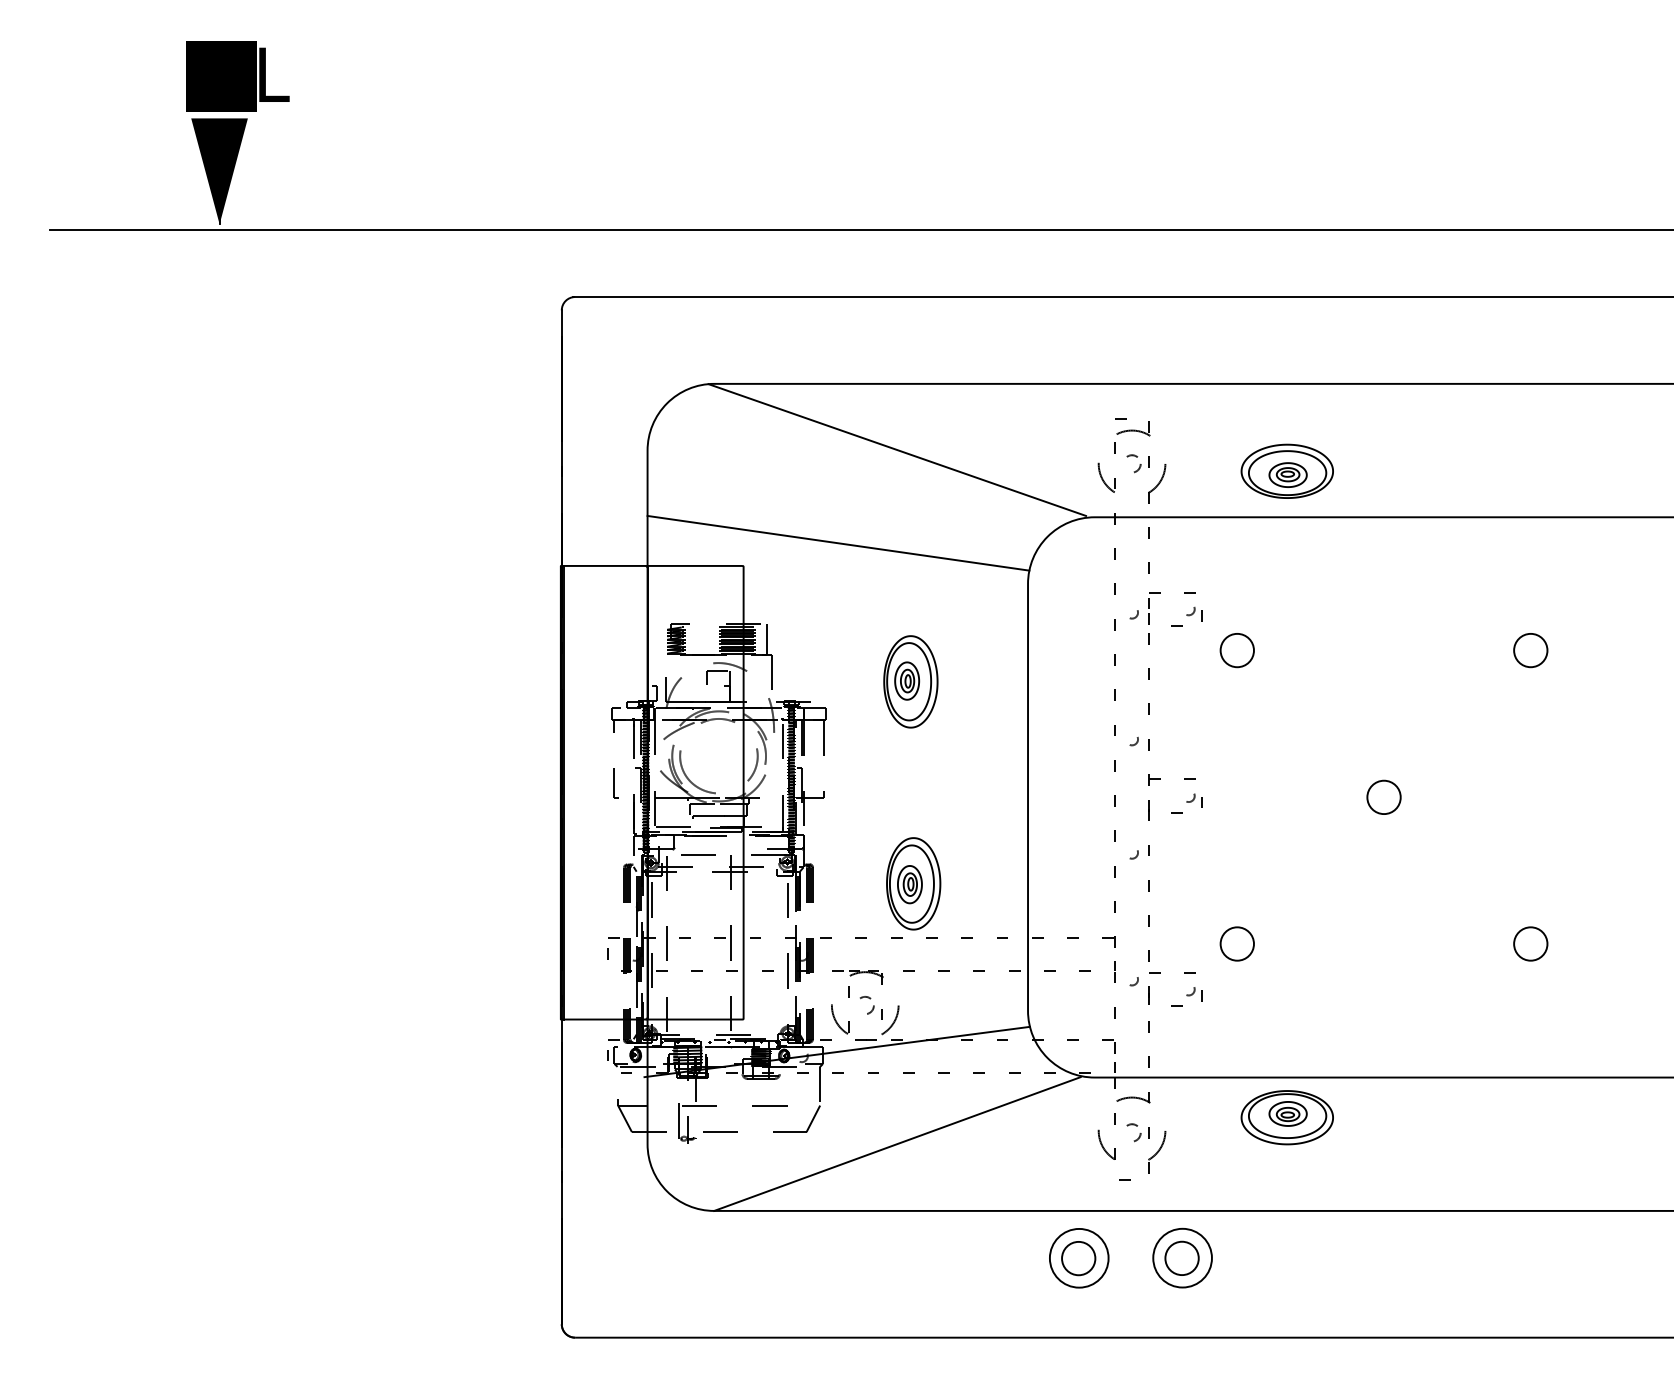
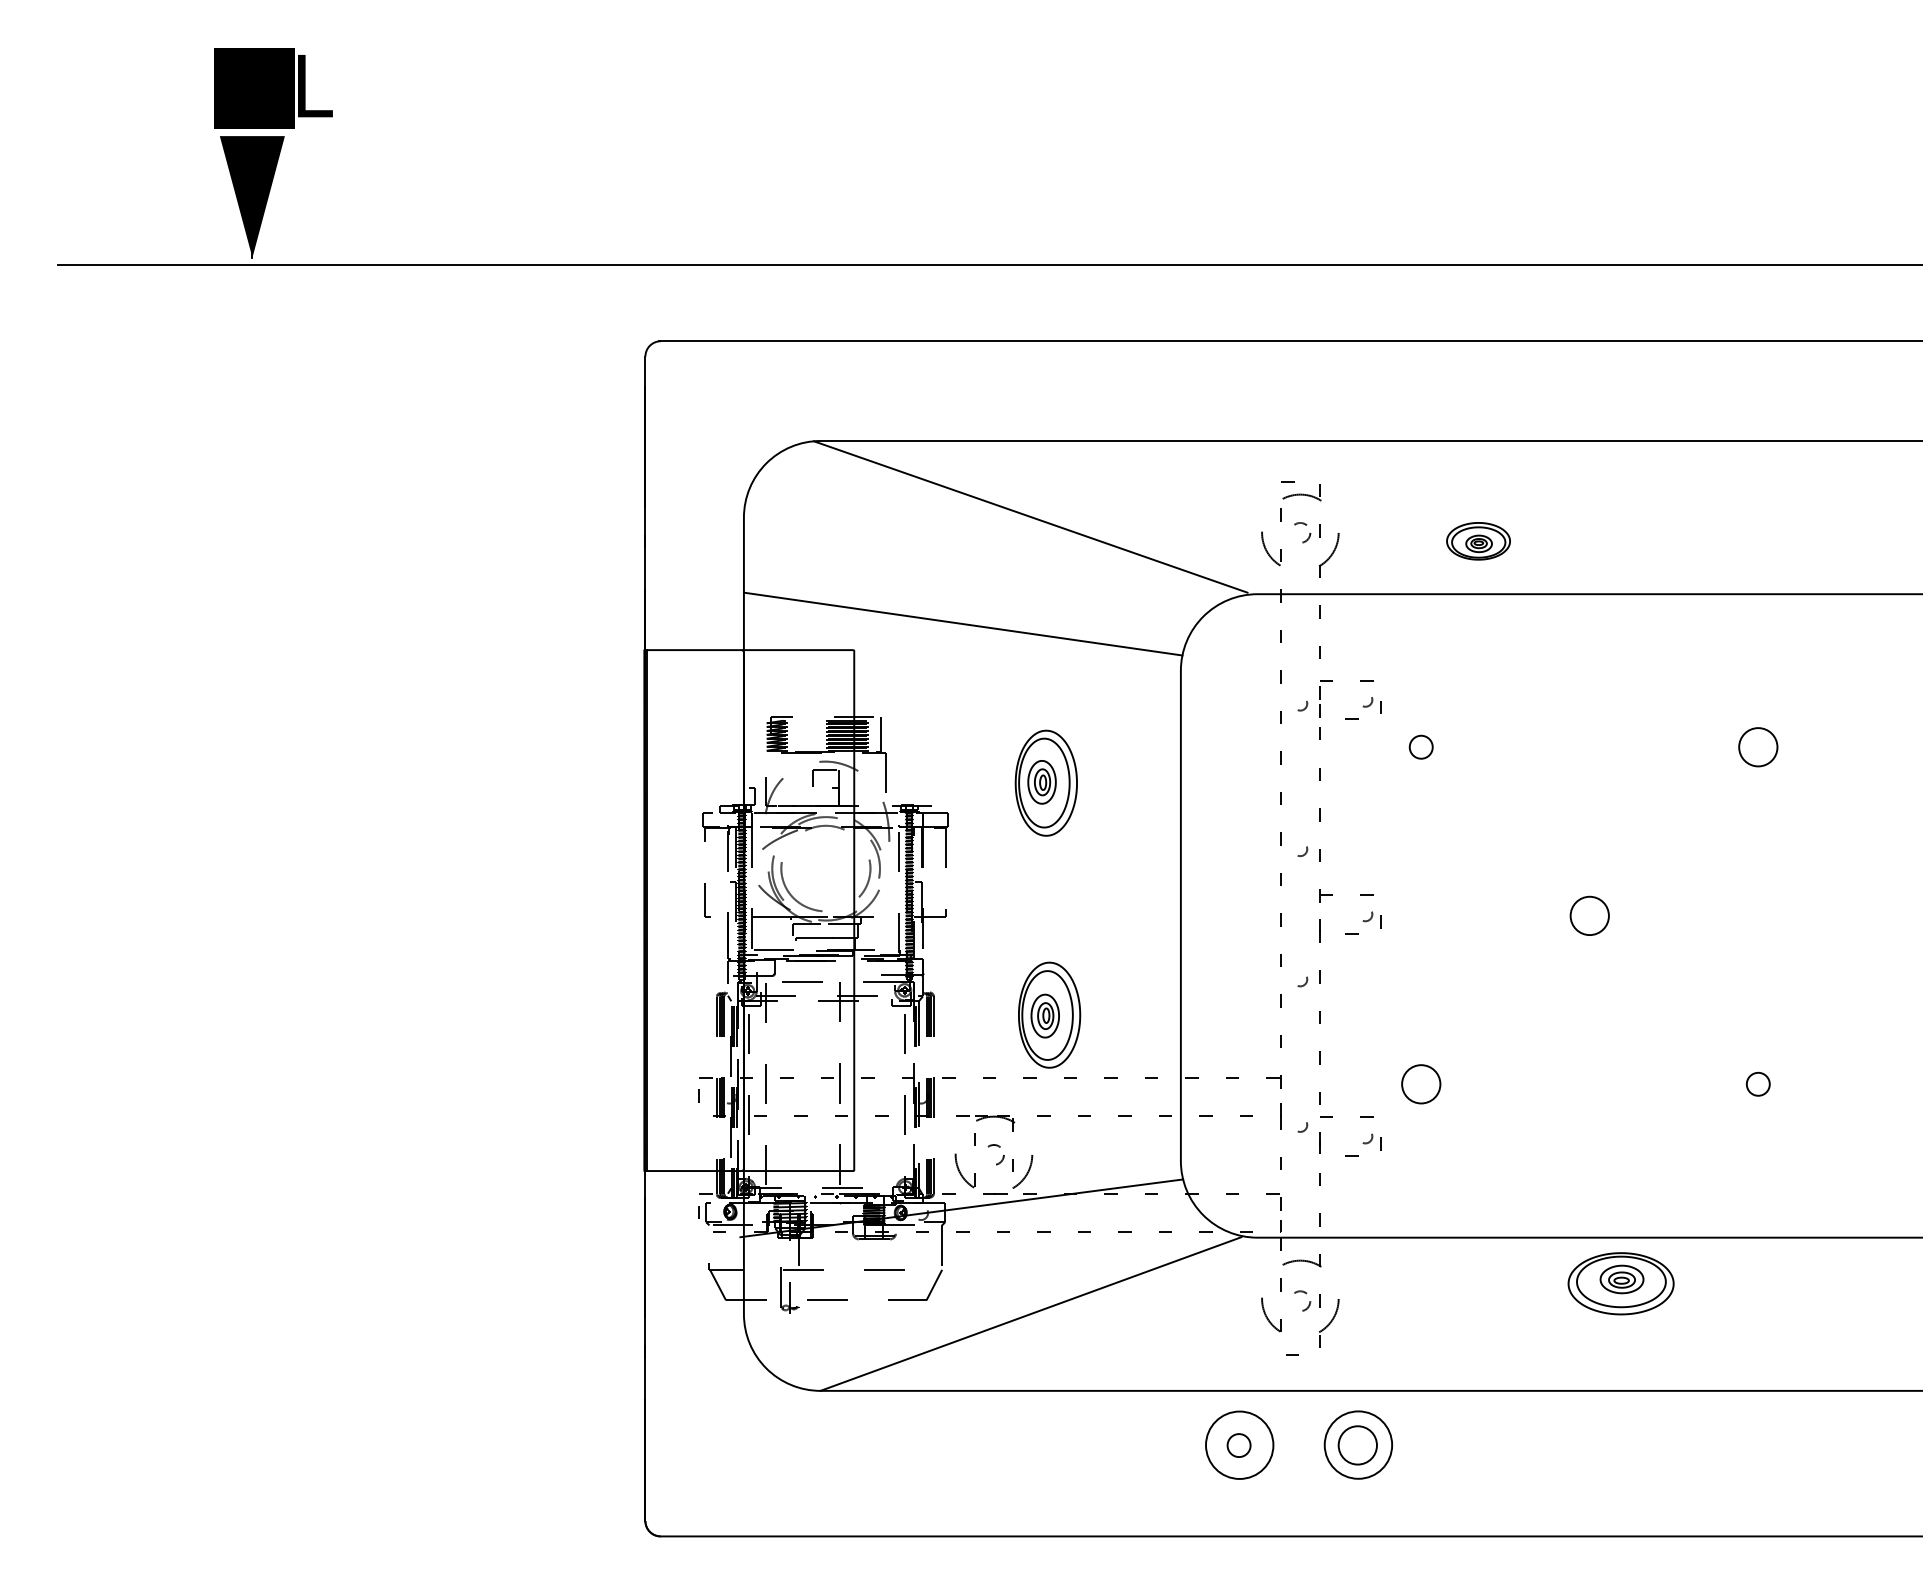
part: (1286, 470) -> (1477, 540), size x0.6
circle: (1236, 650) -> (1420, 747), size x0.6
circle: (1530, 943) -> (1757, 1083), size x0.6
part: (1286, 1117) -> (1620, 1283), moved
circle: (1078, 1258) -> (1238, 1445), size x0.6

